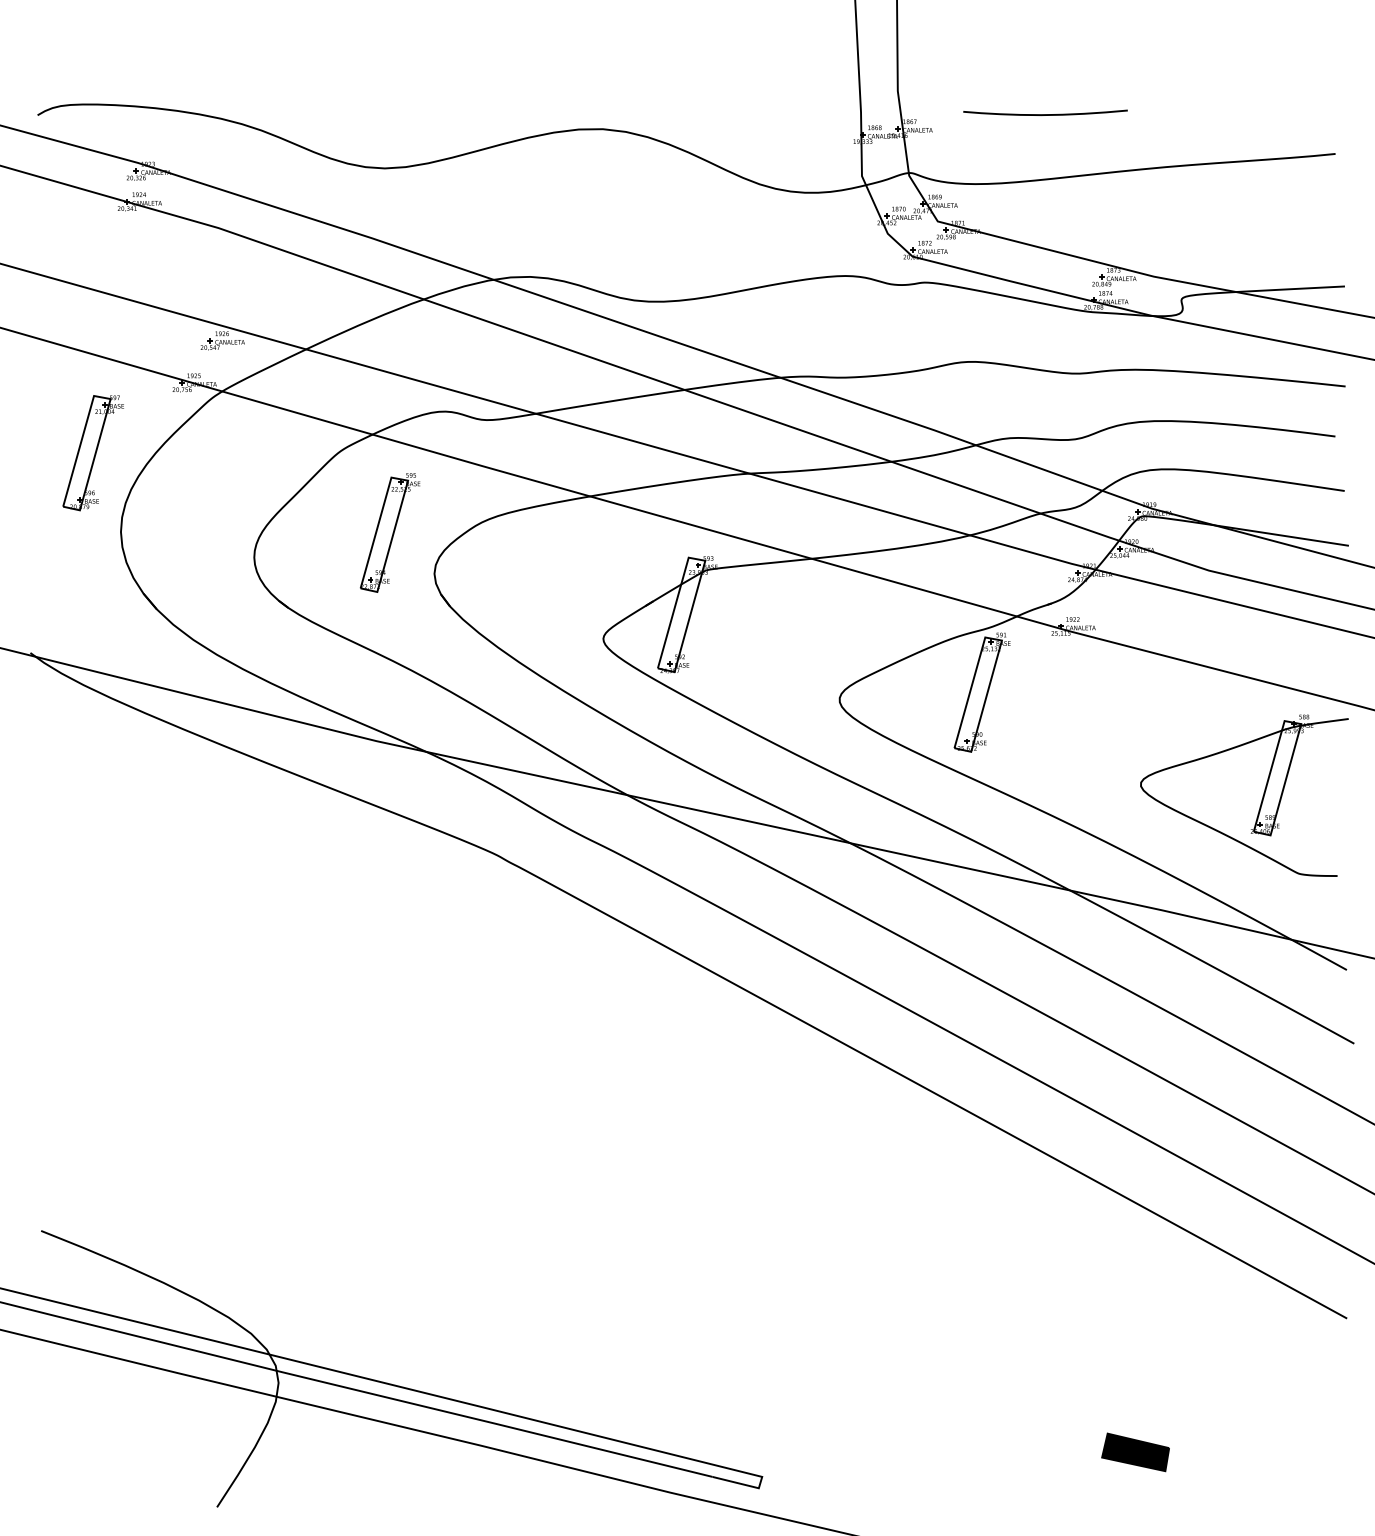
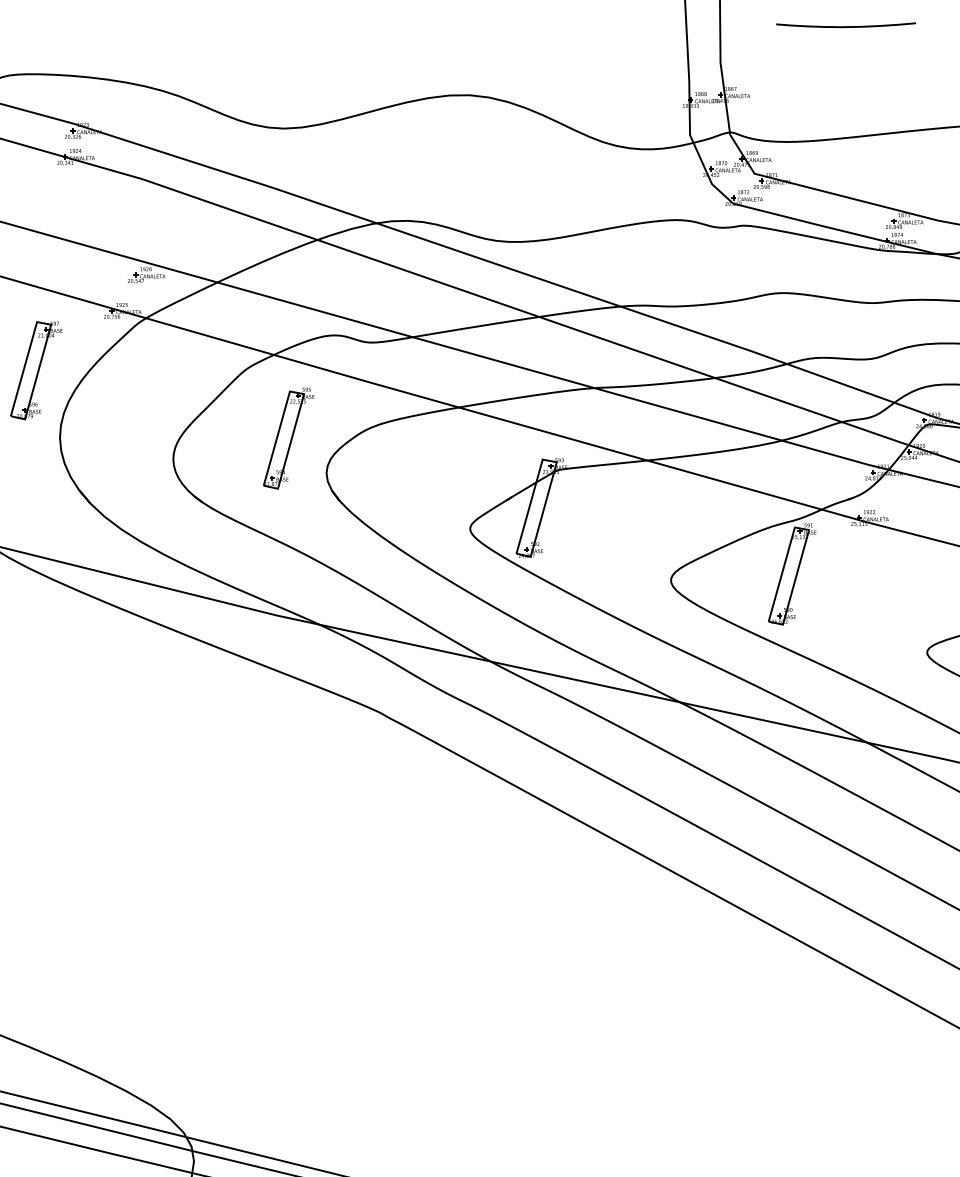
curve: (1045, 114) -> (846, 26), moved

